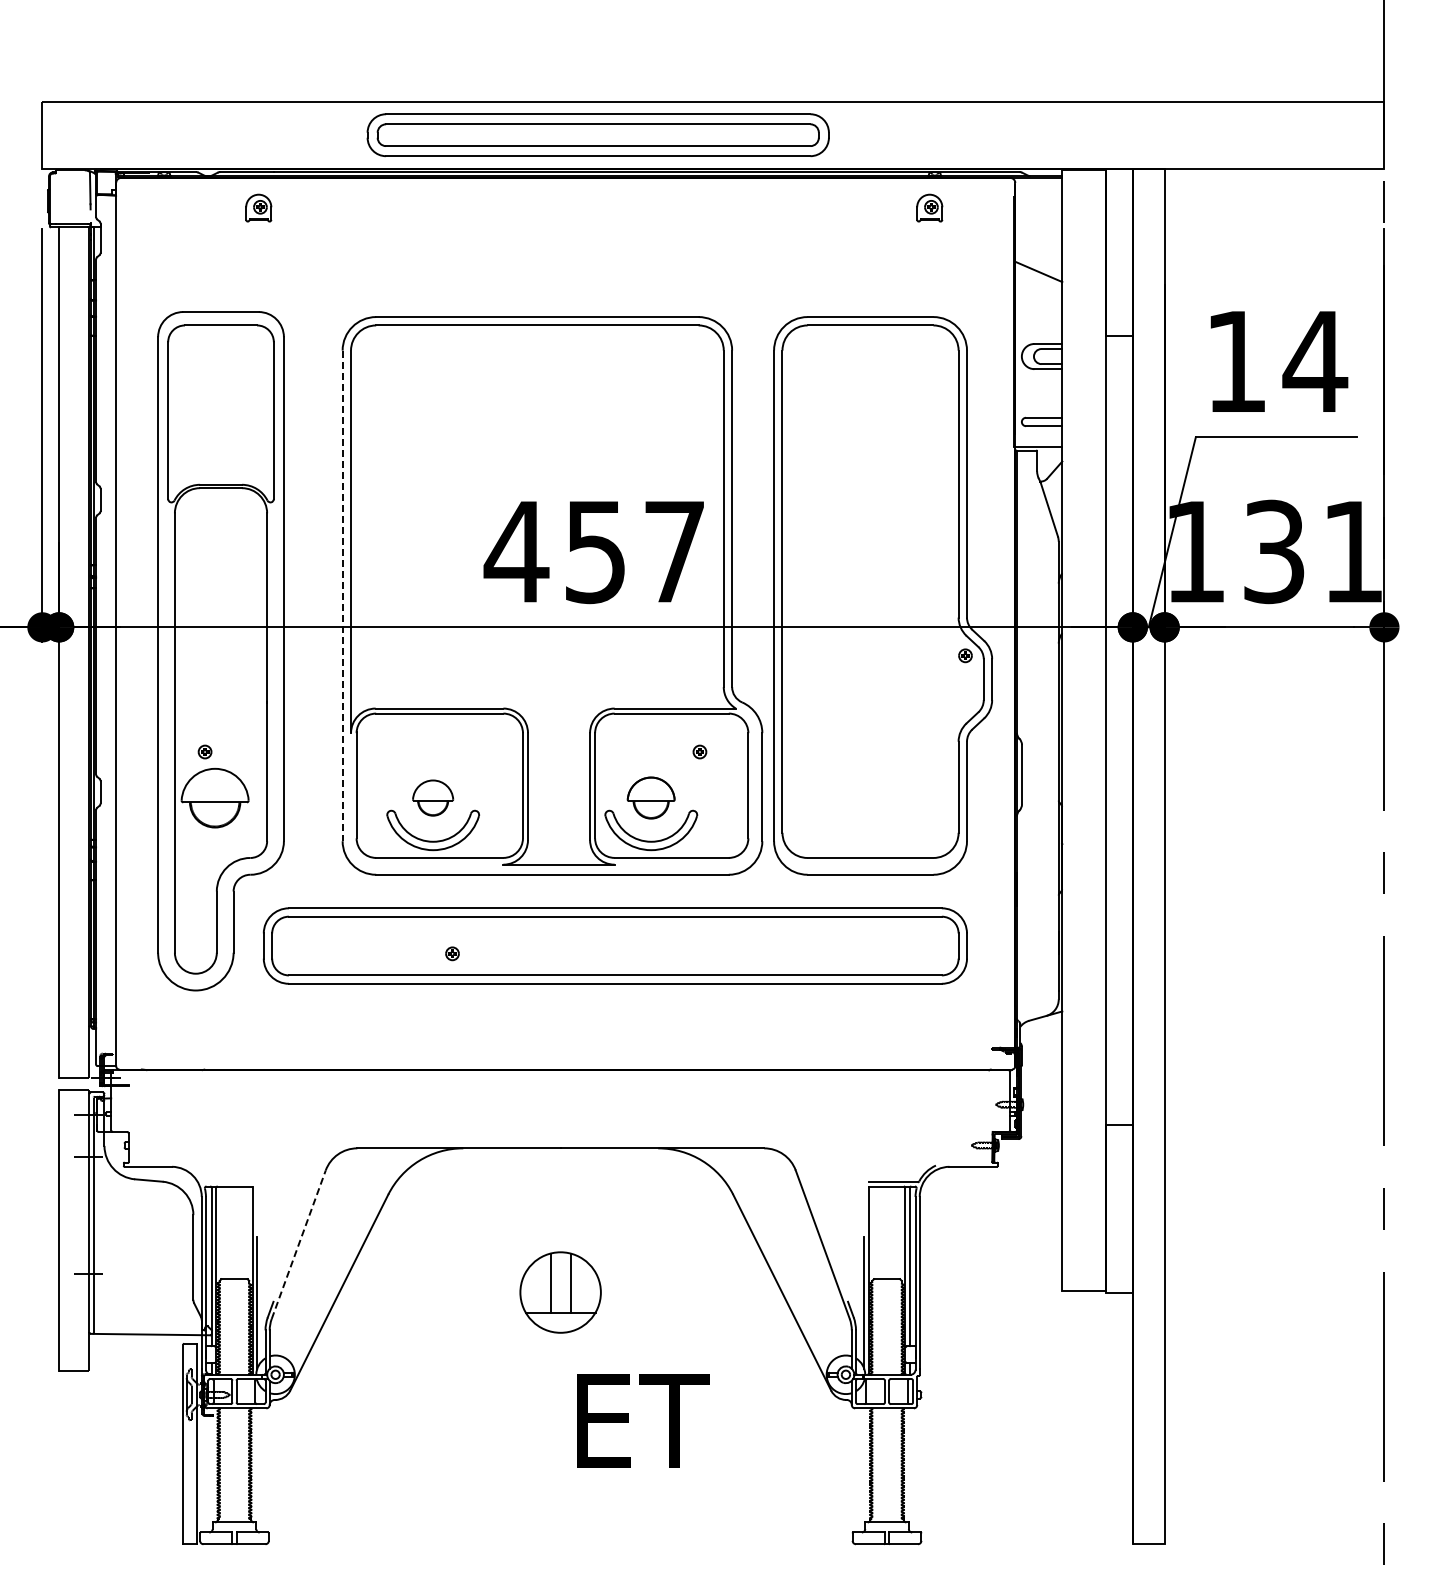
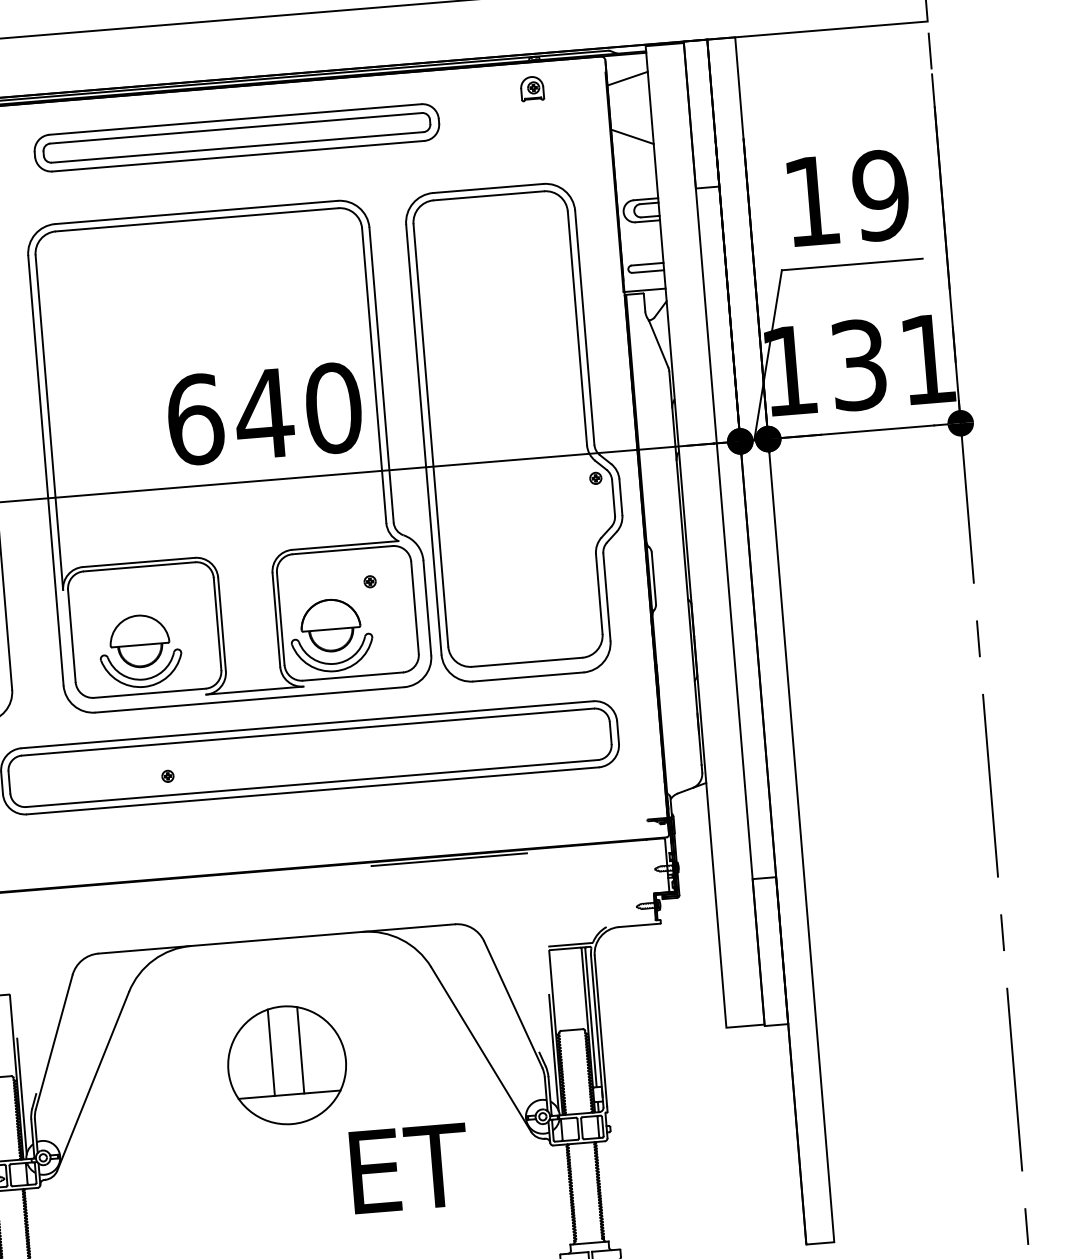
part: (597, 135) -> (236, 138), moved
line: (1038, 205) -> (627, 78), added
text: (1315, 361) -> (881, 195), 14 -> 19
text: (594, 551) -> (263, 413), 457 -> 640
line: (342, 596) -> (45, 471), dashed -> solid
part: (432, 797) -> (139, 640), size x1.67
part: (650, 797) -> (330, 625), size x1.43
line: (763, 1074) -> (449, 859), added
line: (298, 1244) -> (53, 1042), dashed -> solid
part: (560, 1292) -> (286, 1065), size x1.67
text: (643, 1420) -> (410, 1168), moved

